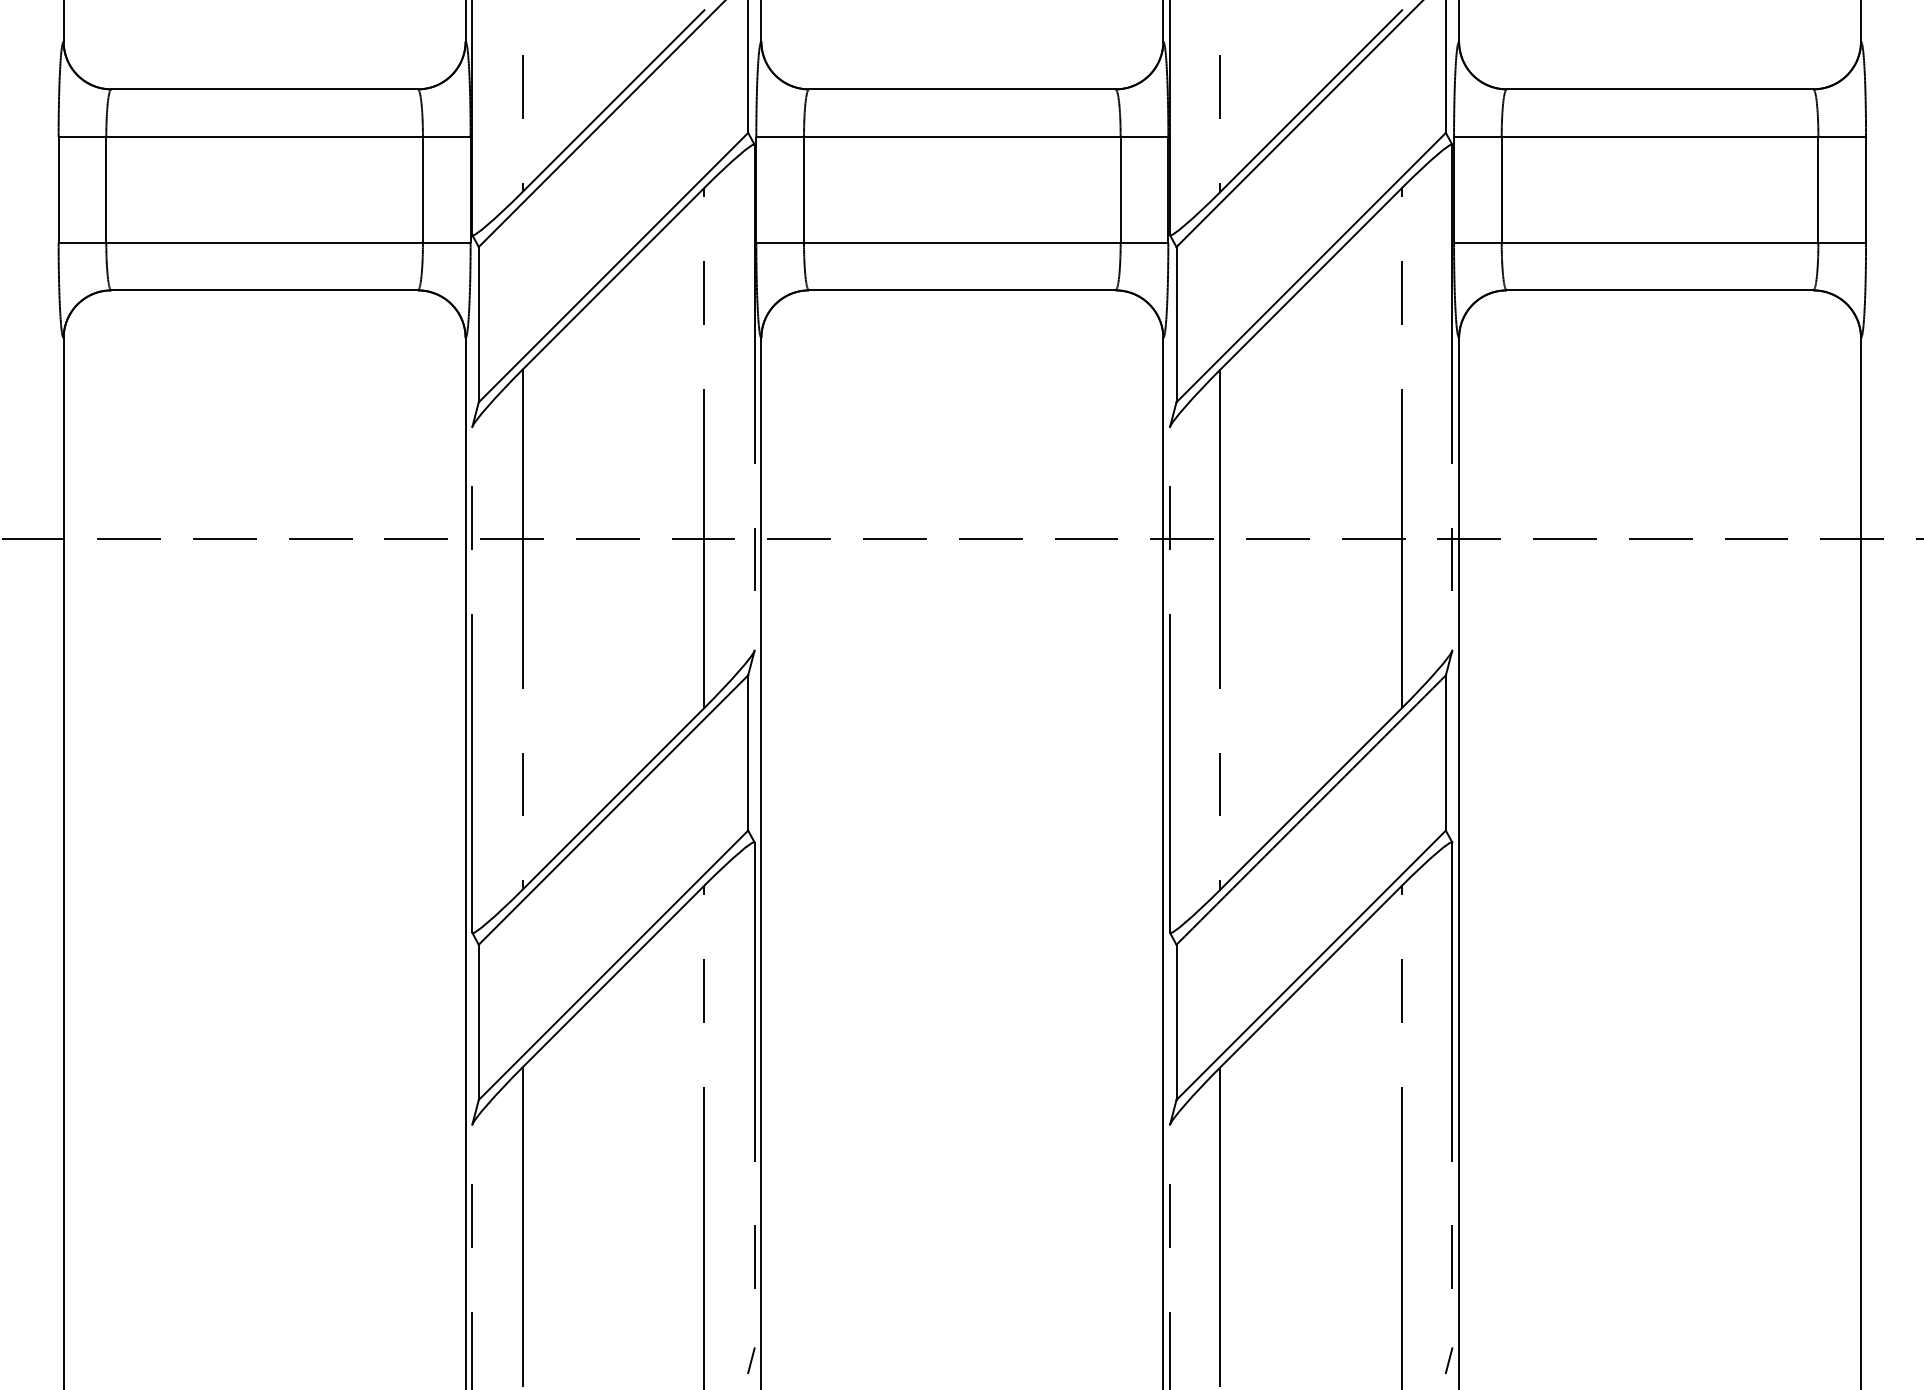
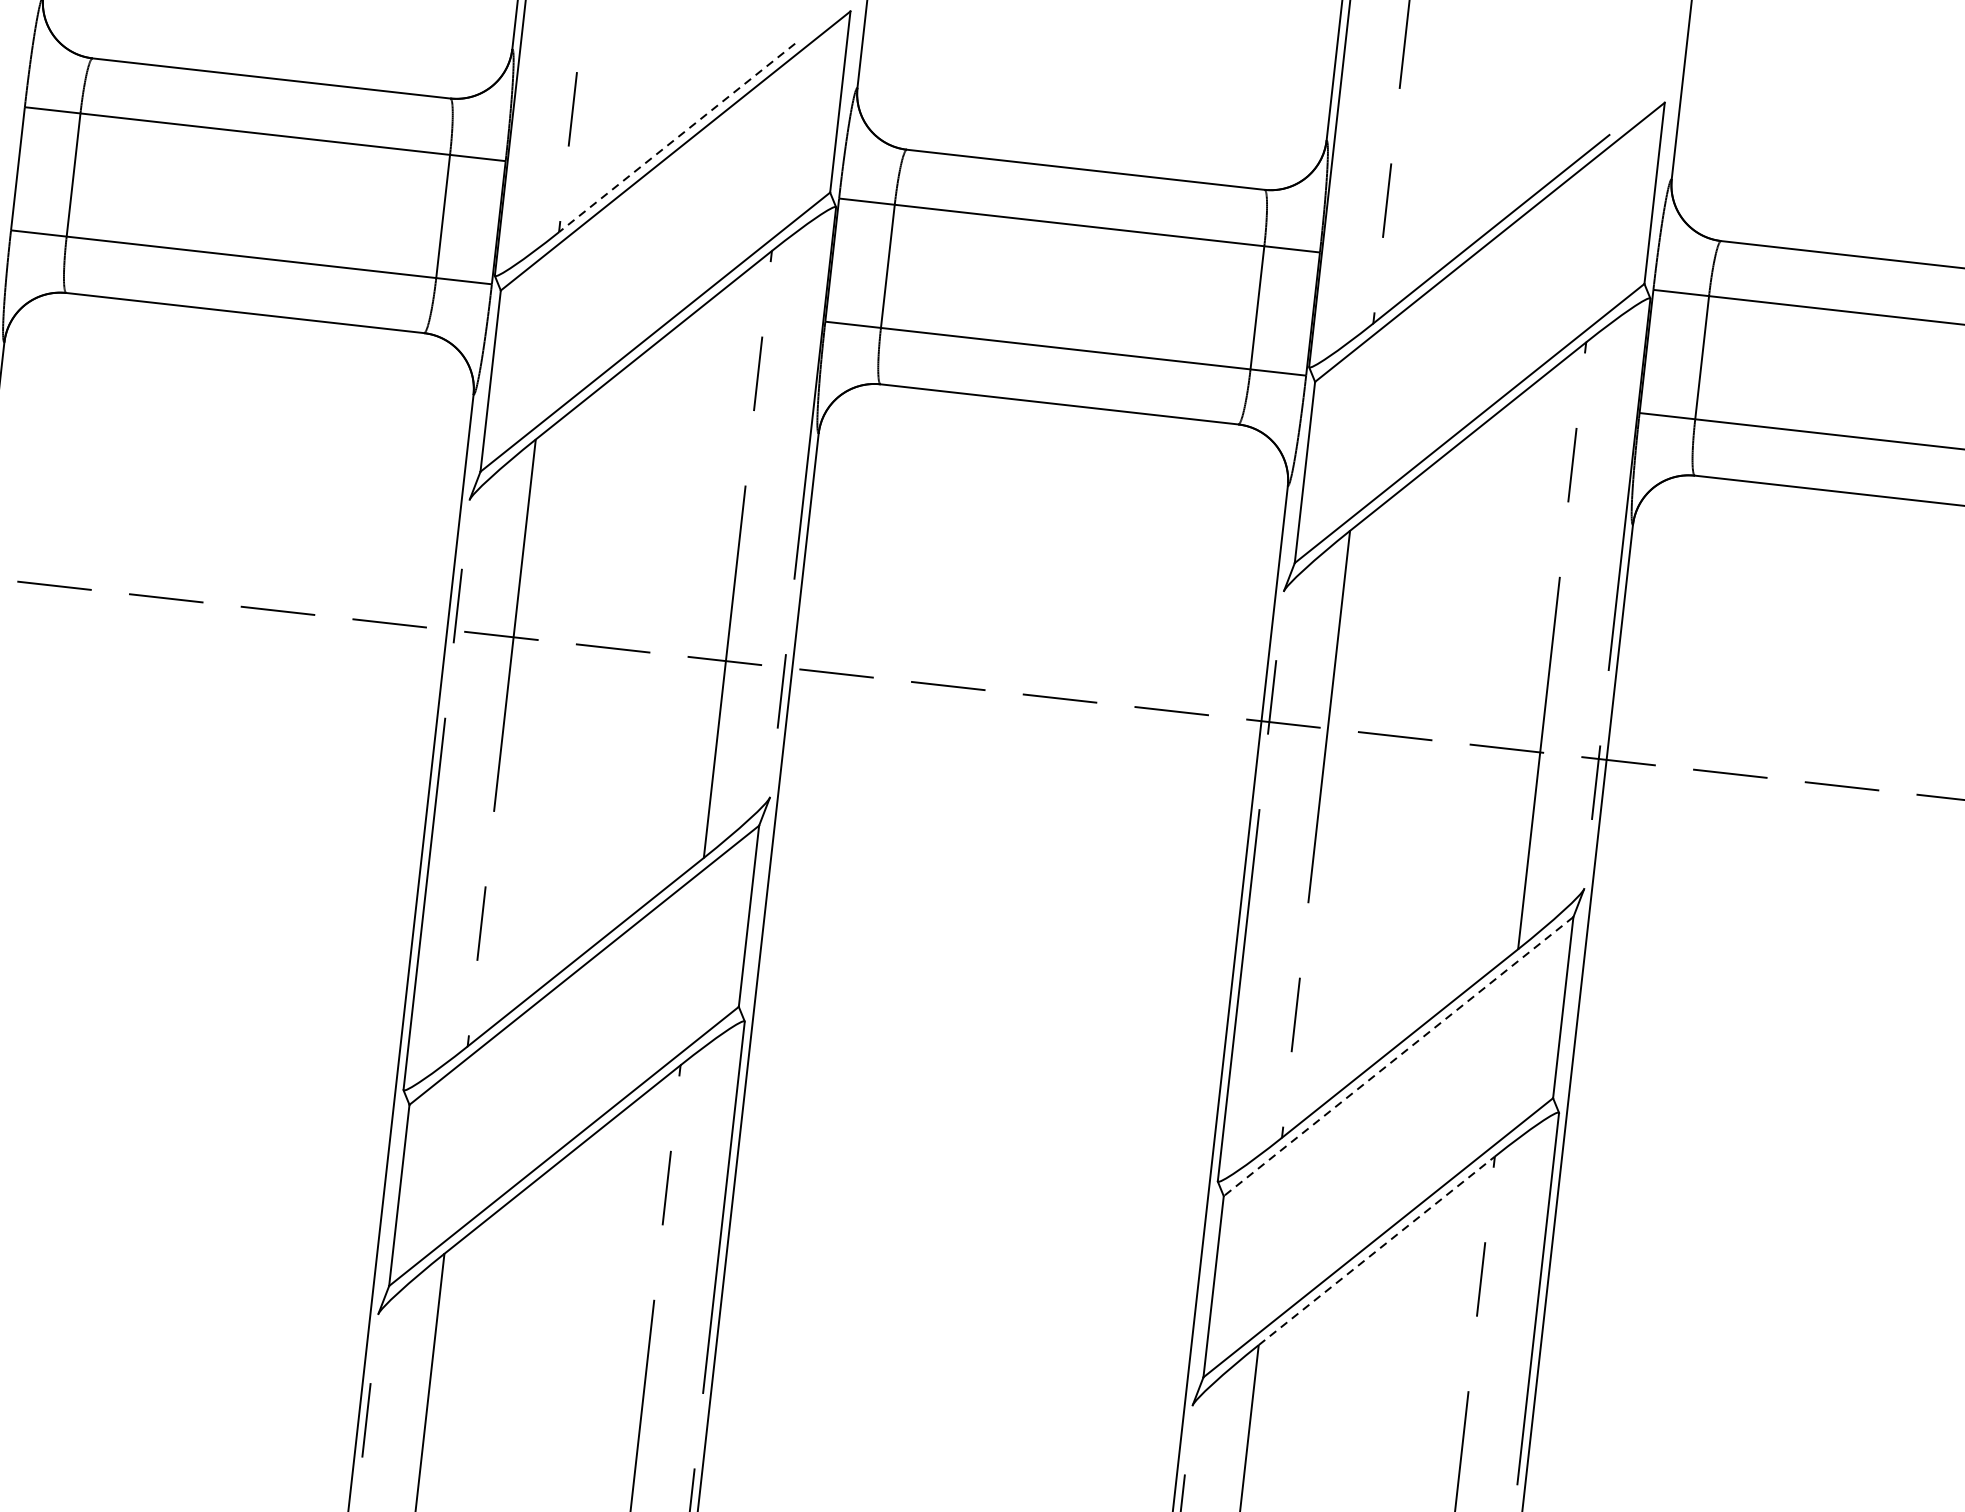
line: (613, 101) -> (677, 138), solid -> dashed
line: (1310, 810) -> (1397, 1057), solid -> dashed
line: (1311, 976) -> (1377, 1250), solid -> dashed

